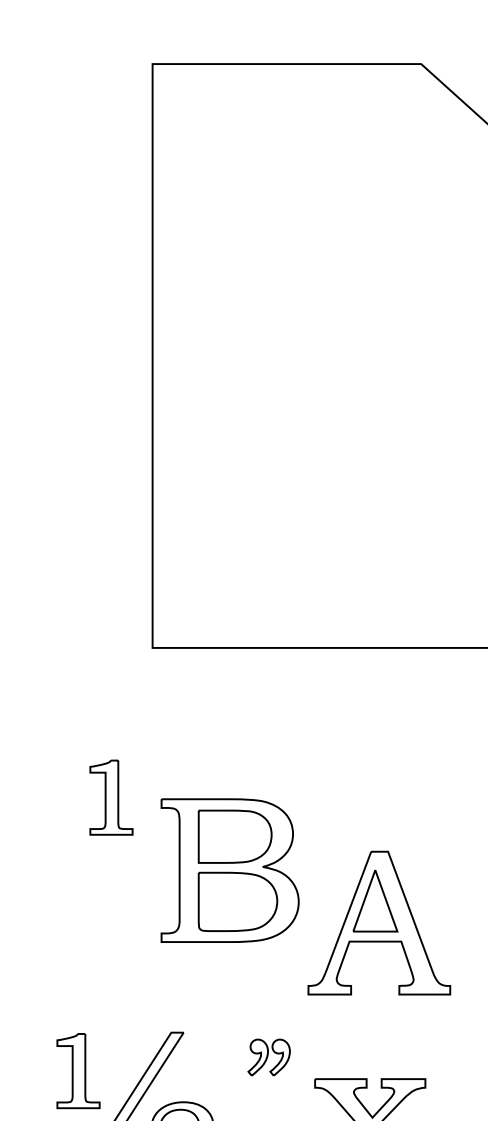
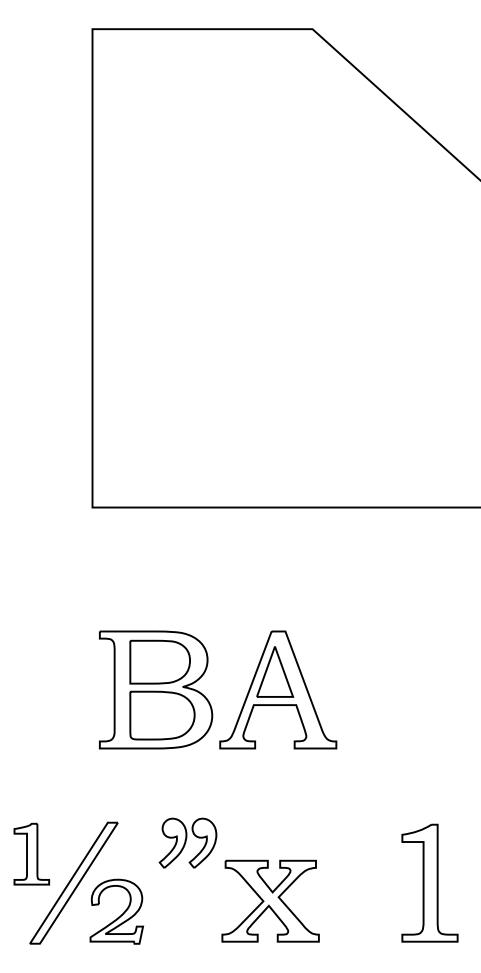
part: (111, 796) -> (58, 629), removed
part: (379, 922) -> (278, 689), moved
part: (268, 1056) -> (187, 842), size x1.67

